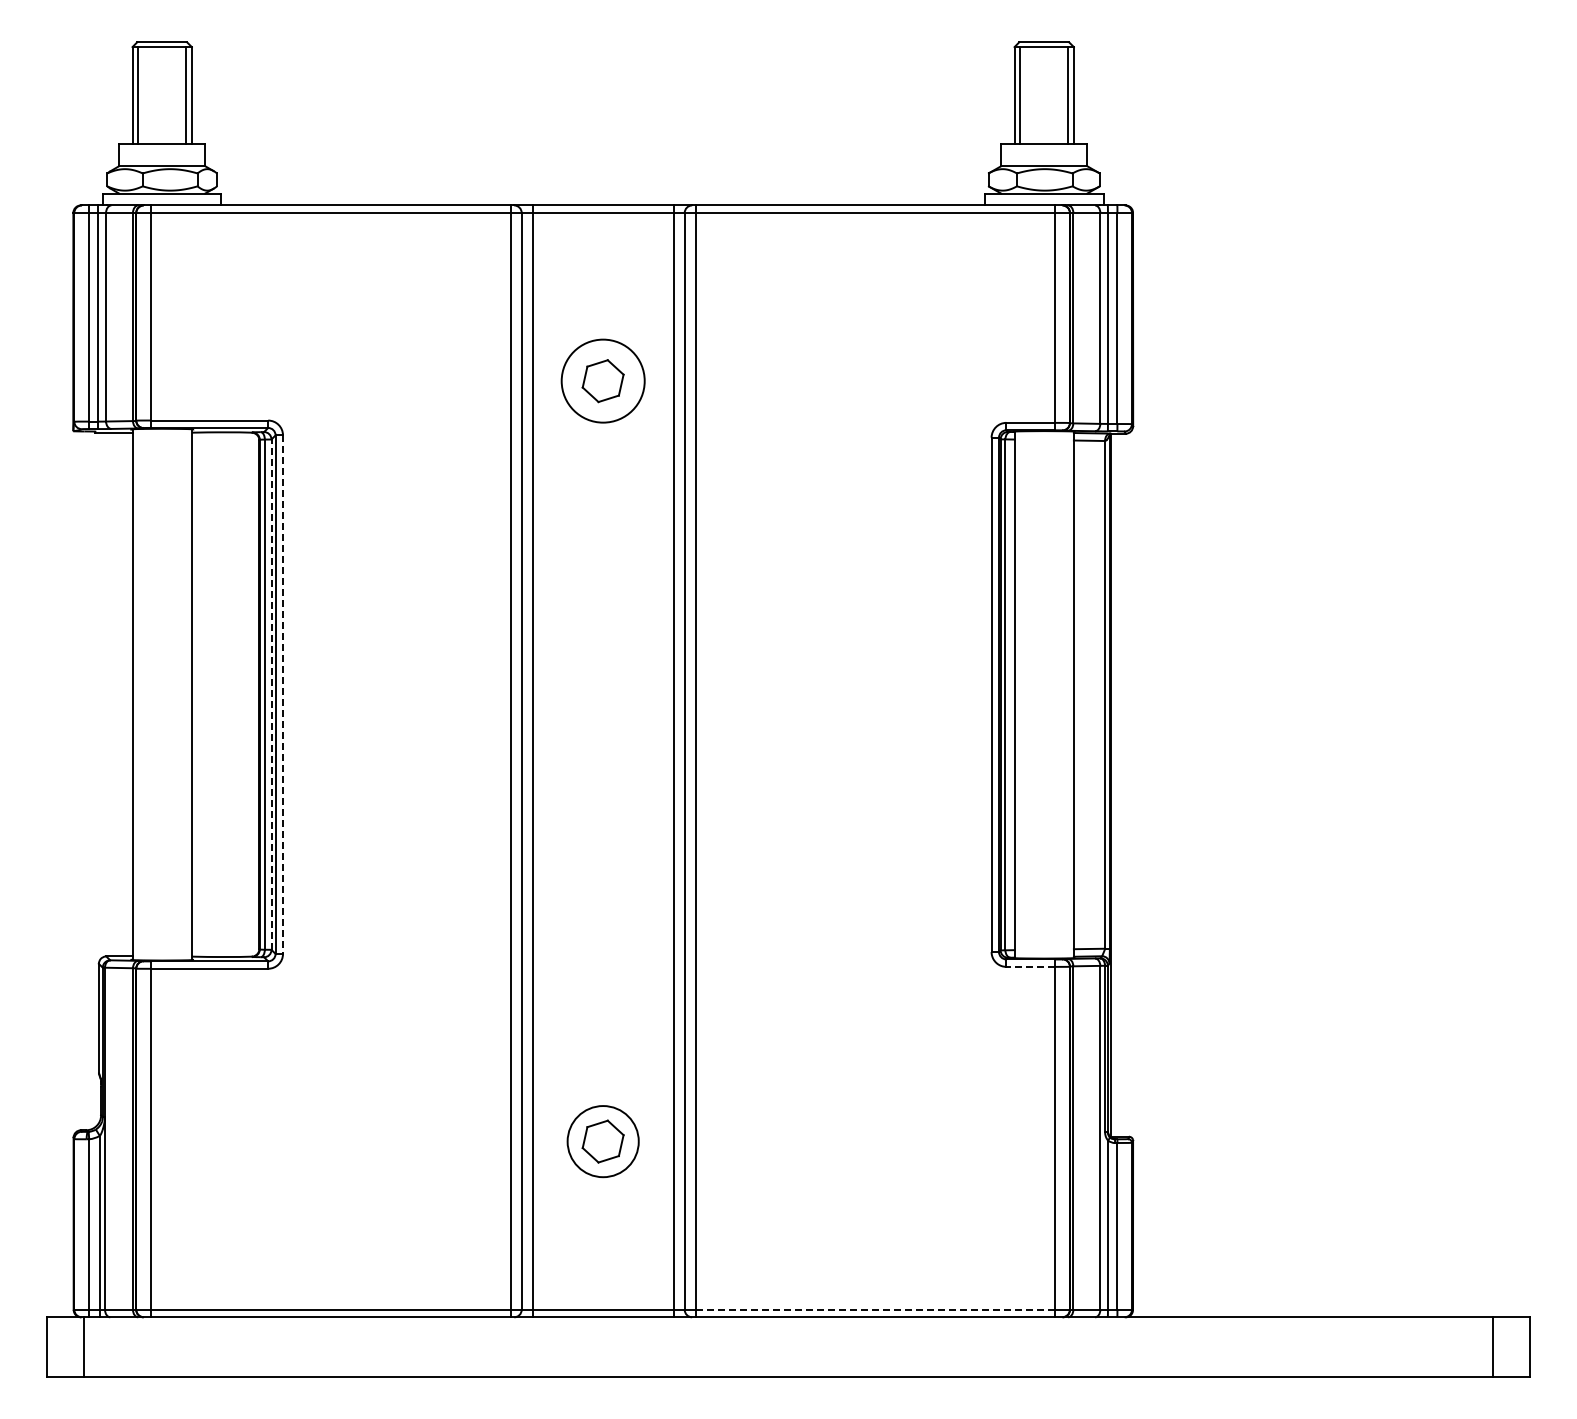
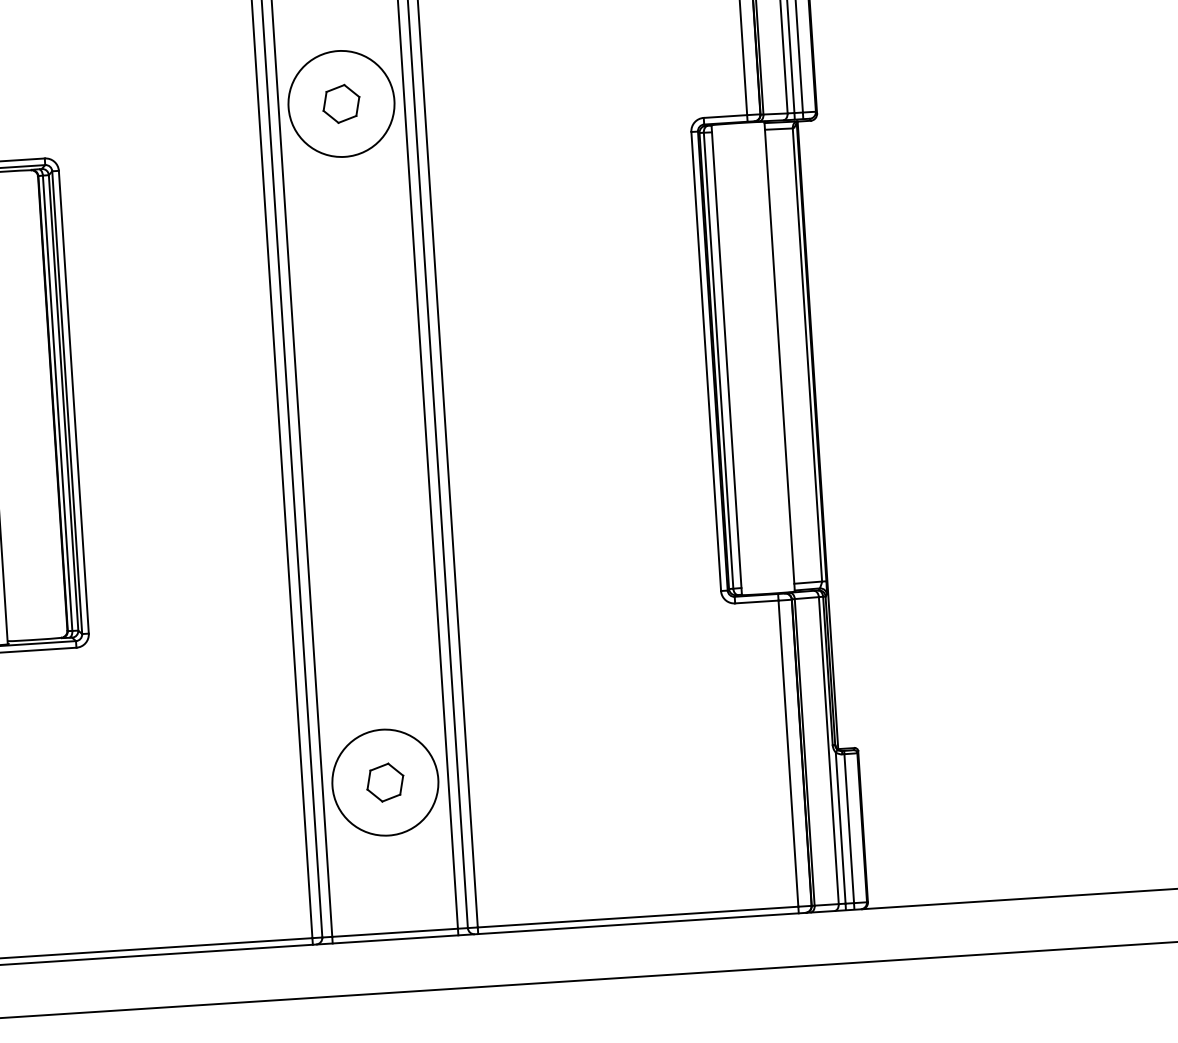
circle: (602, 380) -> (340, 103), size x1.43
line: (271, 694) -> (63, 402), dashed -> solid
line: (283, 695) -> (74, 402), dashed -> solid
line: (1030, 966) -> (756, 601), dashed -> solid
circle: (602, 1141) -> (384, 782), size x1.67
line: (875, 1309) -> (638, 916), dashed -> solid

